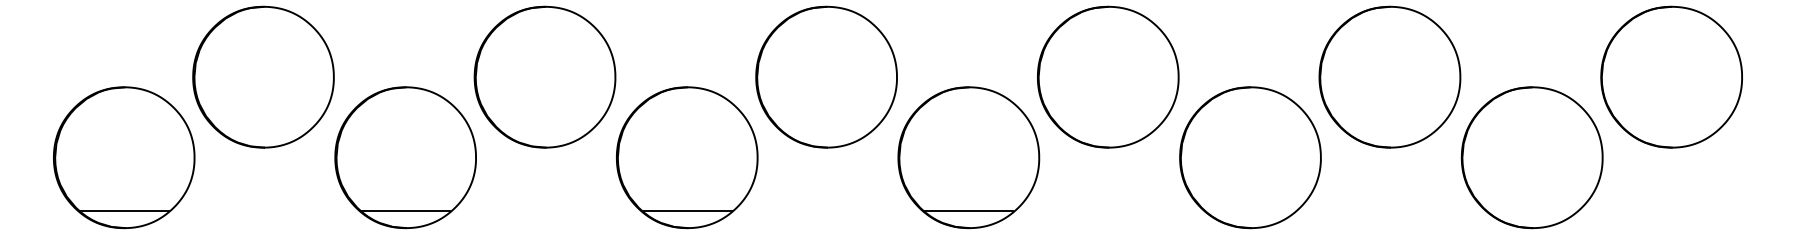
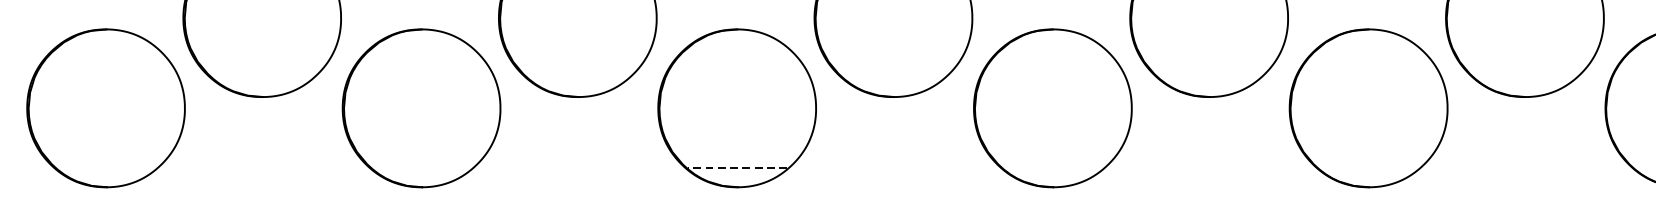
line: (124, 211) -> (106, 168), removed
line: (406, 211) -> (422, 168), removed
line: (687, 211) -> (737, 168), solid -> dashed
line: (969, 211) -> (1053, 168), removed

